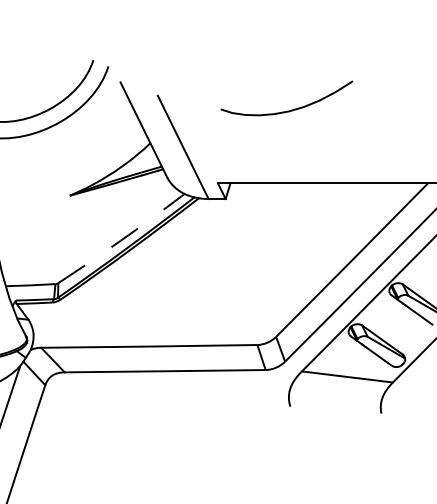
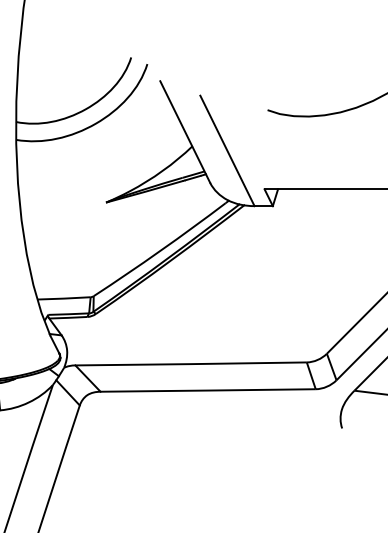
arc: (120, 240) -> (160, 250), dashed -> solid

